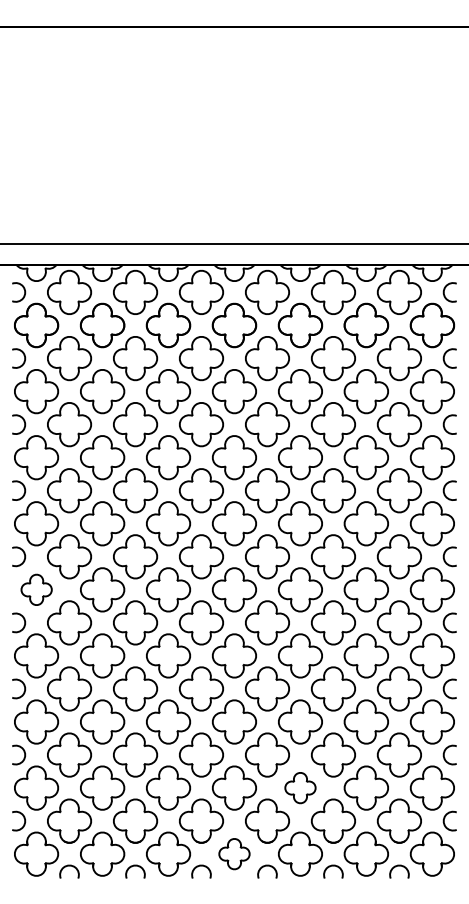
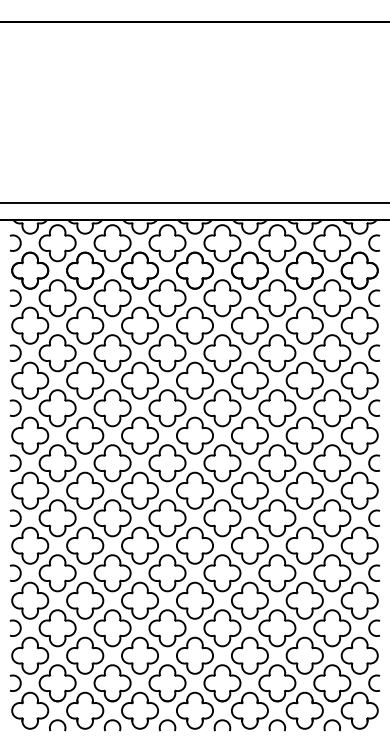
part: (36, 589) -> (30, 490), size x1.43
part: (300, 787) -> (249, 655), size x1.43
part: (234, 853) -> (195, 710), size x1.43

